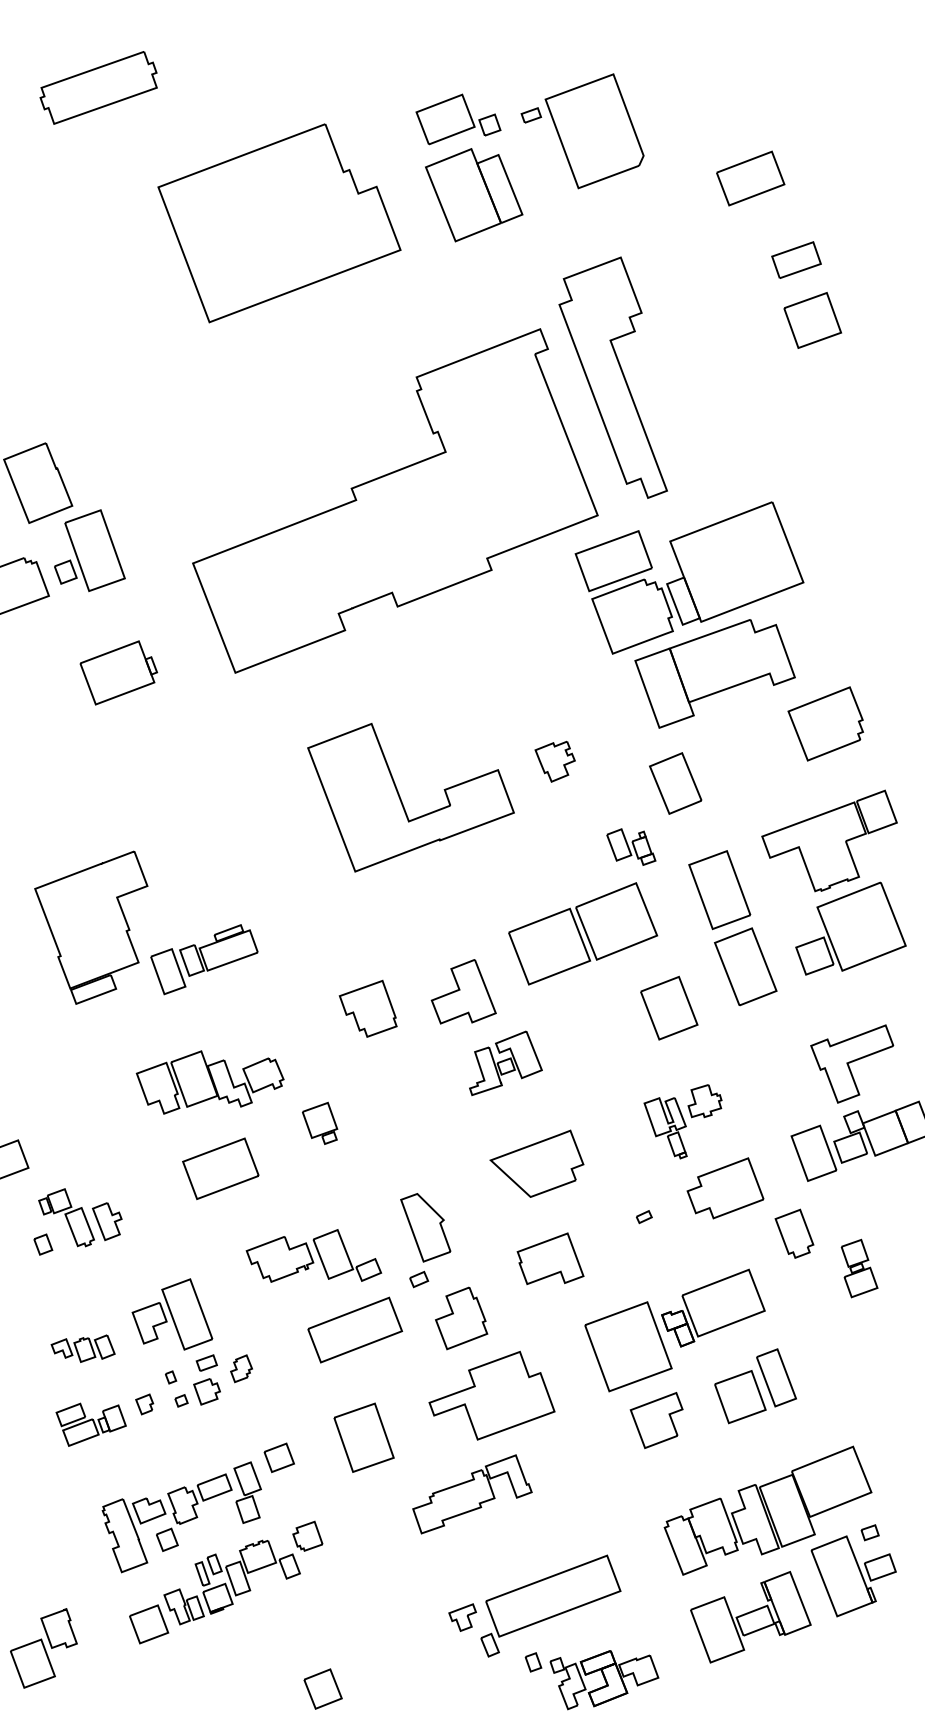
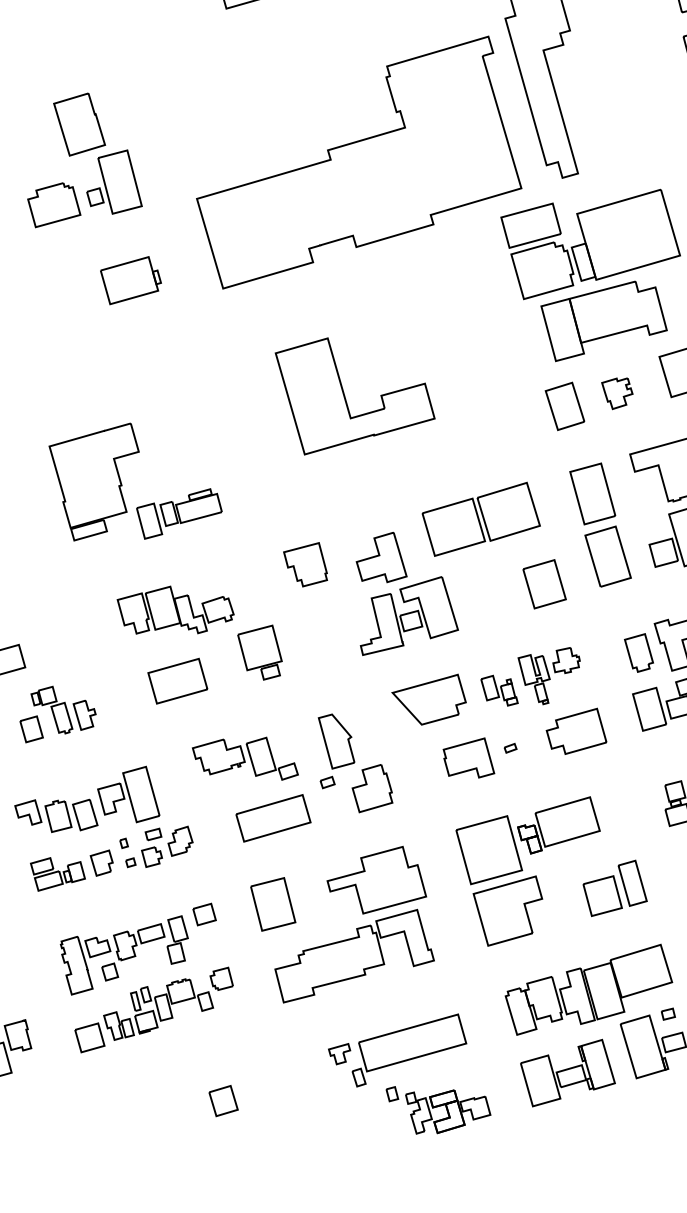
part: (554, 761) -> (616, 393), moved
part: (631, 846) -> (499, 690), moved
part: (505, 1063) -> (410, 617), size x1.67
part: (319, 1123) -> (259, 651), size x1.67
part: (794, 1233) -> (638, 652), moved
part: (43, 1244) -> (31, 729), size x1.67
part: (550, 1258) -> (469, 757), moved
part: (461, 1318) -> (373, 788), moved
part: (82, 1348) -> (55, 814), size x1.67
part: (241, 1368) -> (180, 841), size x1.43
part: (755, 1386) -> (615, 888), moved
part: (144, 1404) -> (101, 863), size x1.67
part: (656, 1420) -> (506, 910), size x1.67
part: (472, 1494) -> (355, 956), size x1.67

